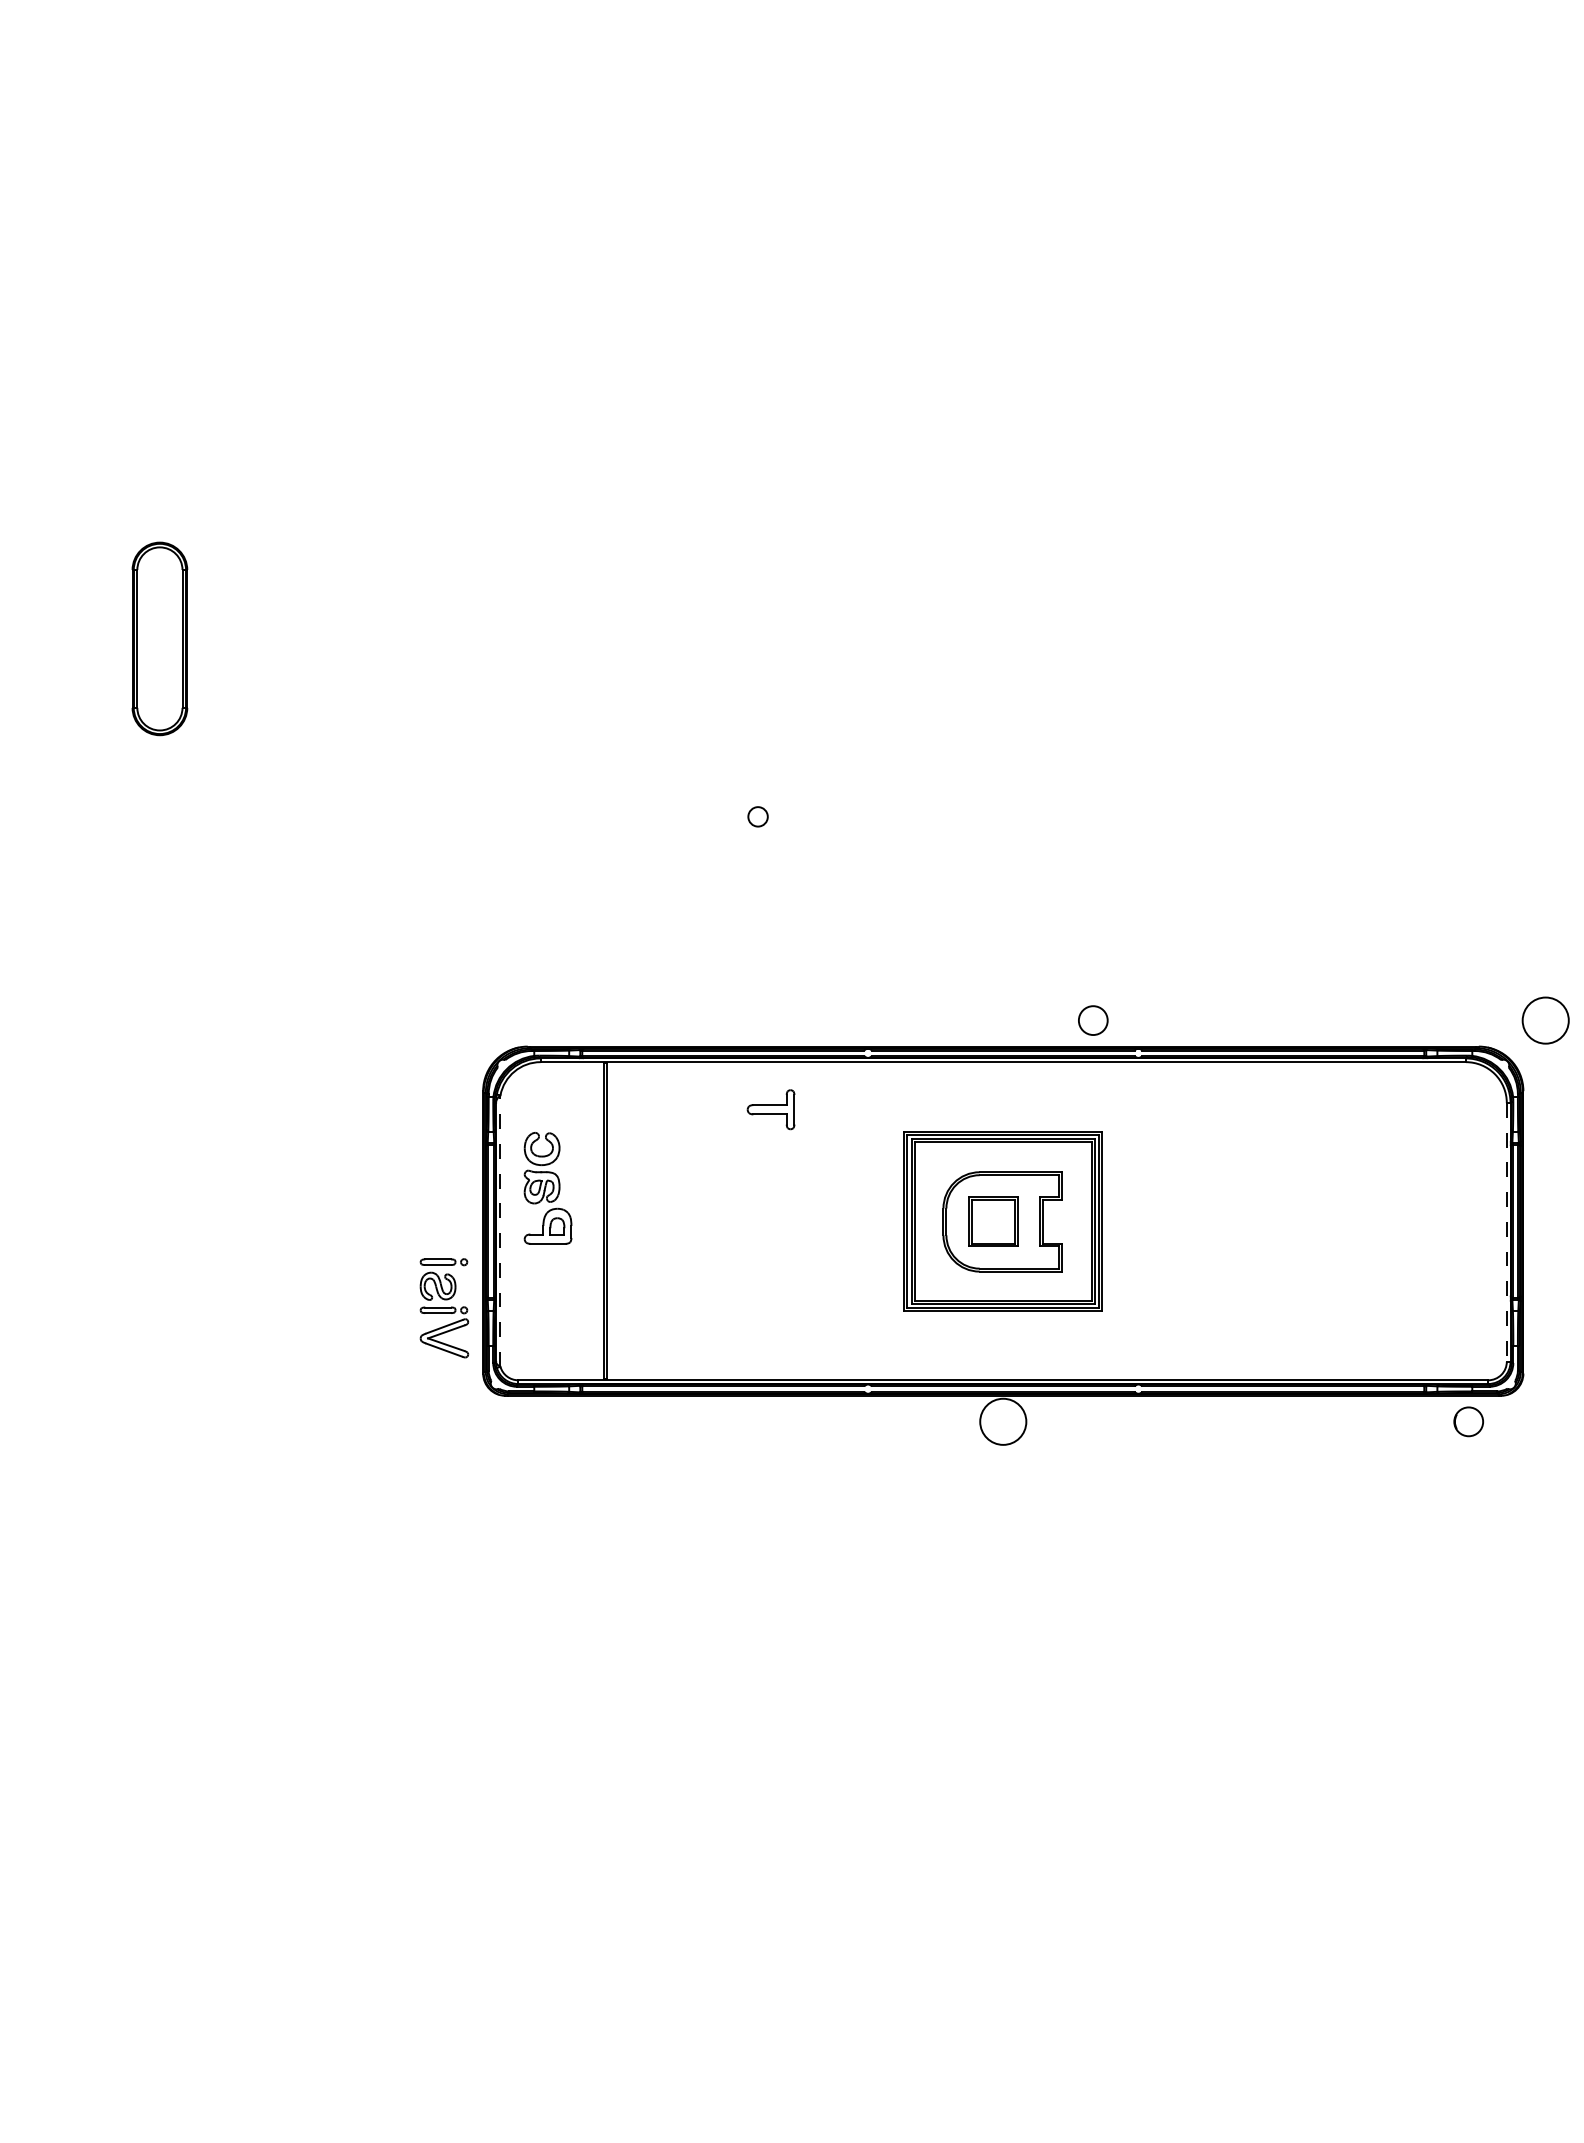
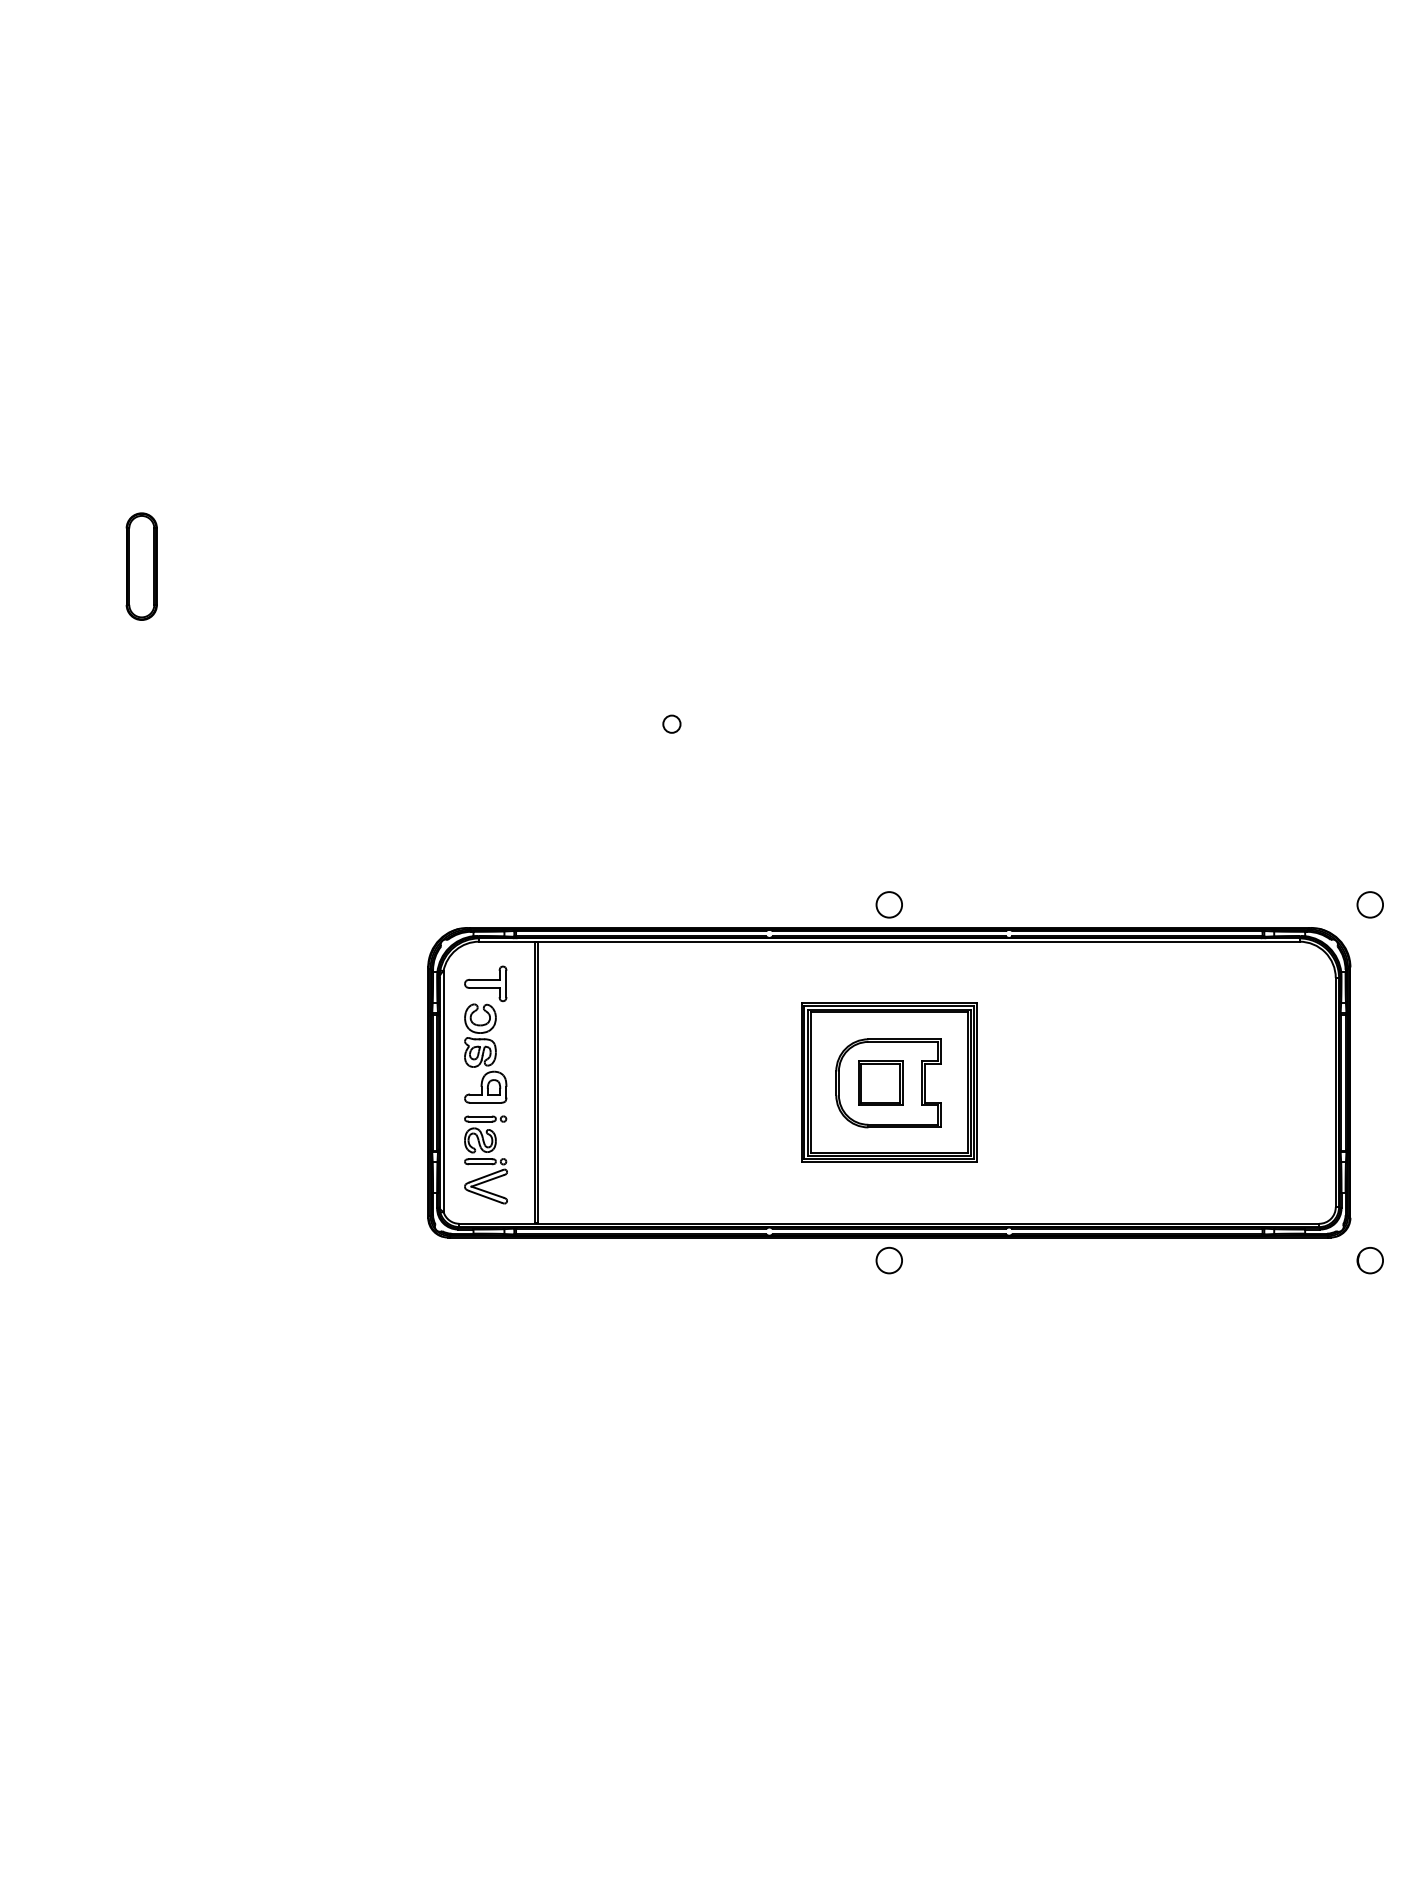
part: (160, 639) -> (142, 566), size x0.62
circle: (1093, 1020) -> (889, 904), moved
circle: (1545, 1020) -> (1370, 904), size x0.62
part: (770, 1109) -> (485, 983), moved
line: (500, 1231) -> (443, 1091), dashed -> solid
line: (1506, 1232) -> (1335, 1092), dashed -> solid
part: (444, 1308) -> (486, 1160), moved
circle: (1002, 1421) -> (888, 1260), size x0.62
part: (1468, 1421) -> (1370, 1260), moved

